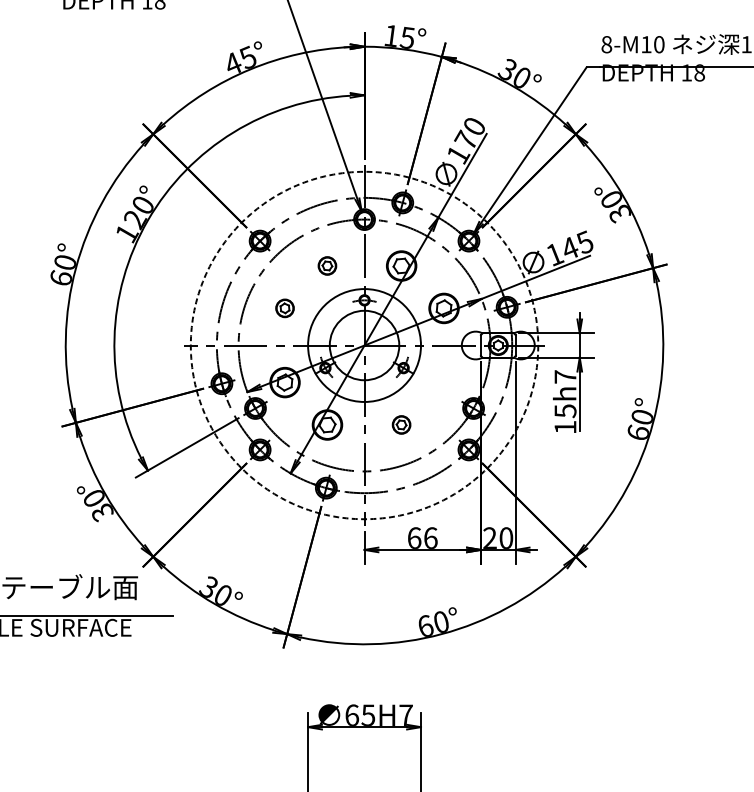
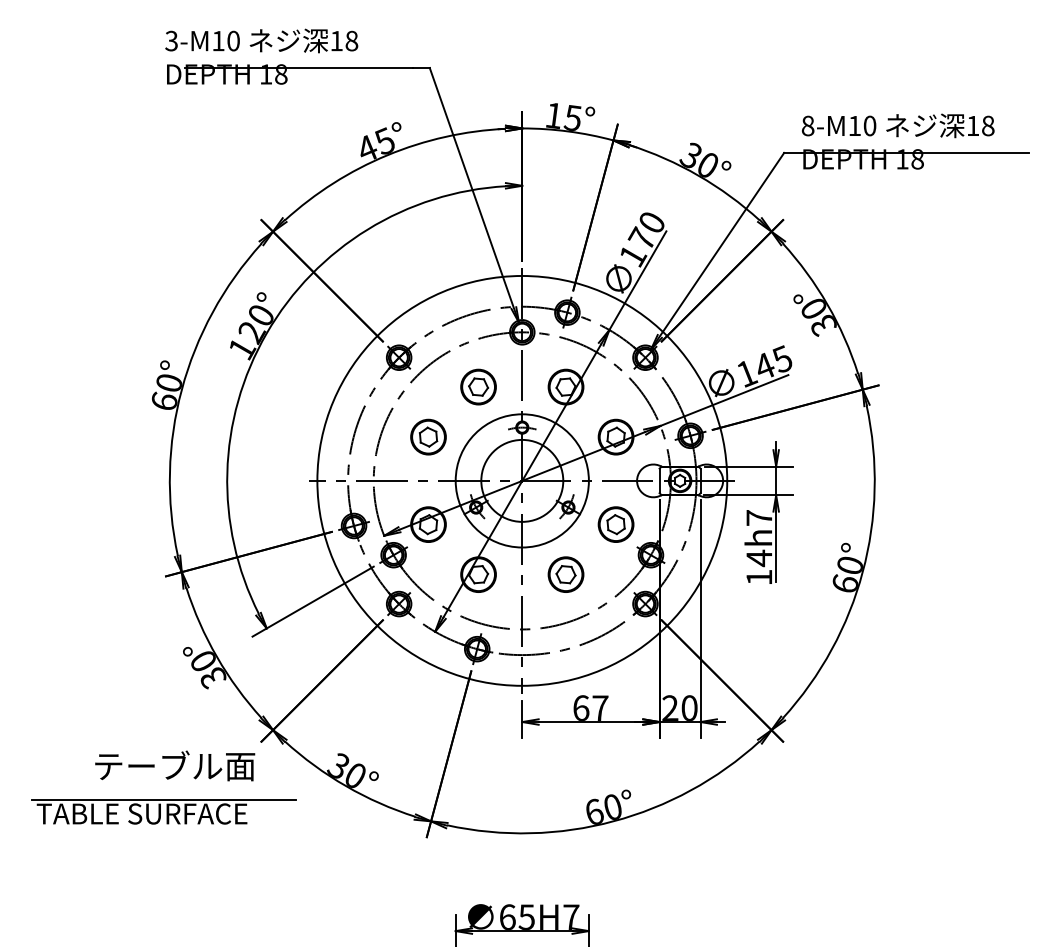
part: (327, 265) -> (478, 386), size x1.67
part: (285, 307) -> (428, 436), size x1.67
circle: (364, 345) -> (522, 480), dashed -> solid
part: (443, 382) -> (615, 524), added
text: (565, 411) -> (759, 558), 15h7 -> 14h7
part: (401, 424) -> (565, 574), size x1.67
text: (430, 537) -> (600, 707), 66 -> 67

